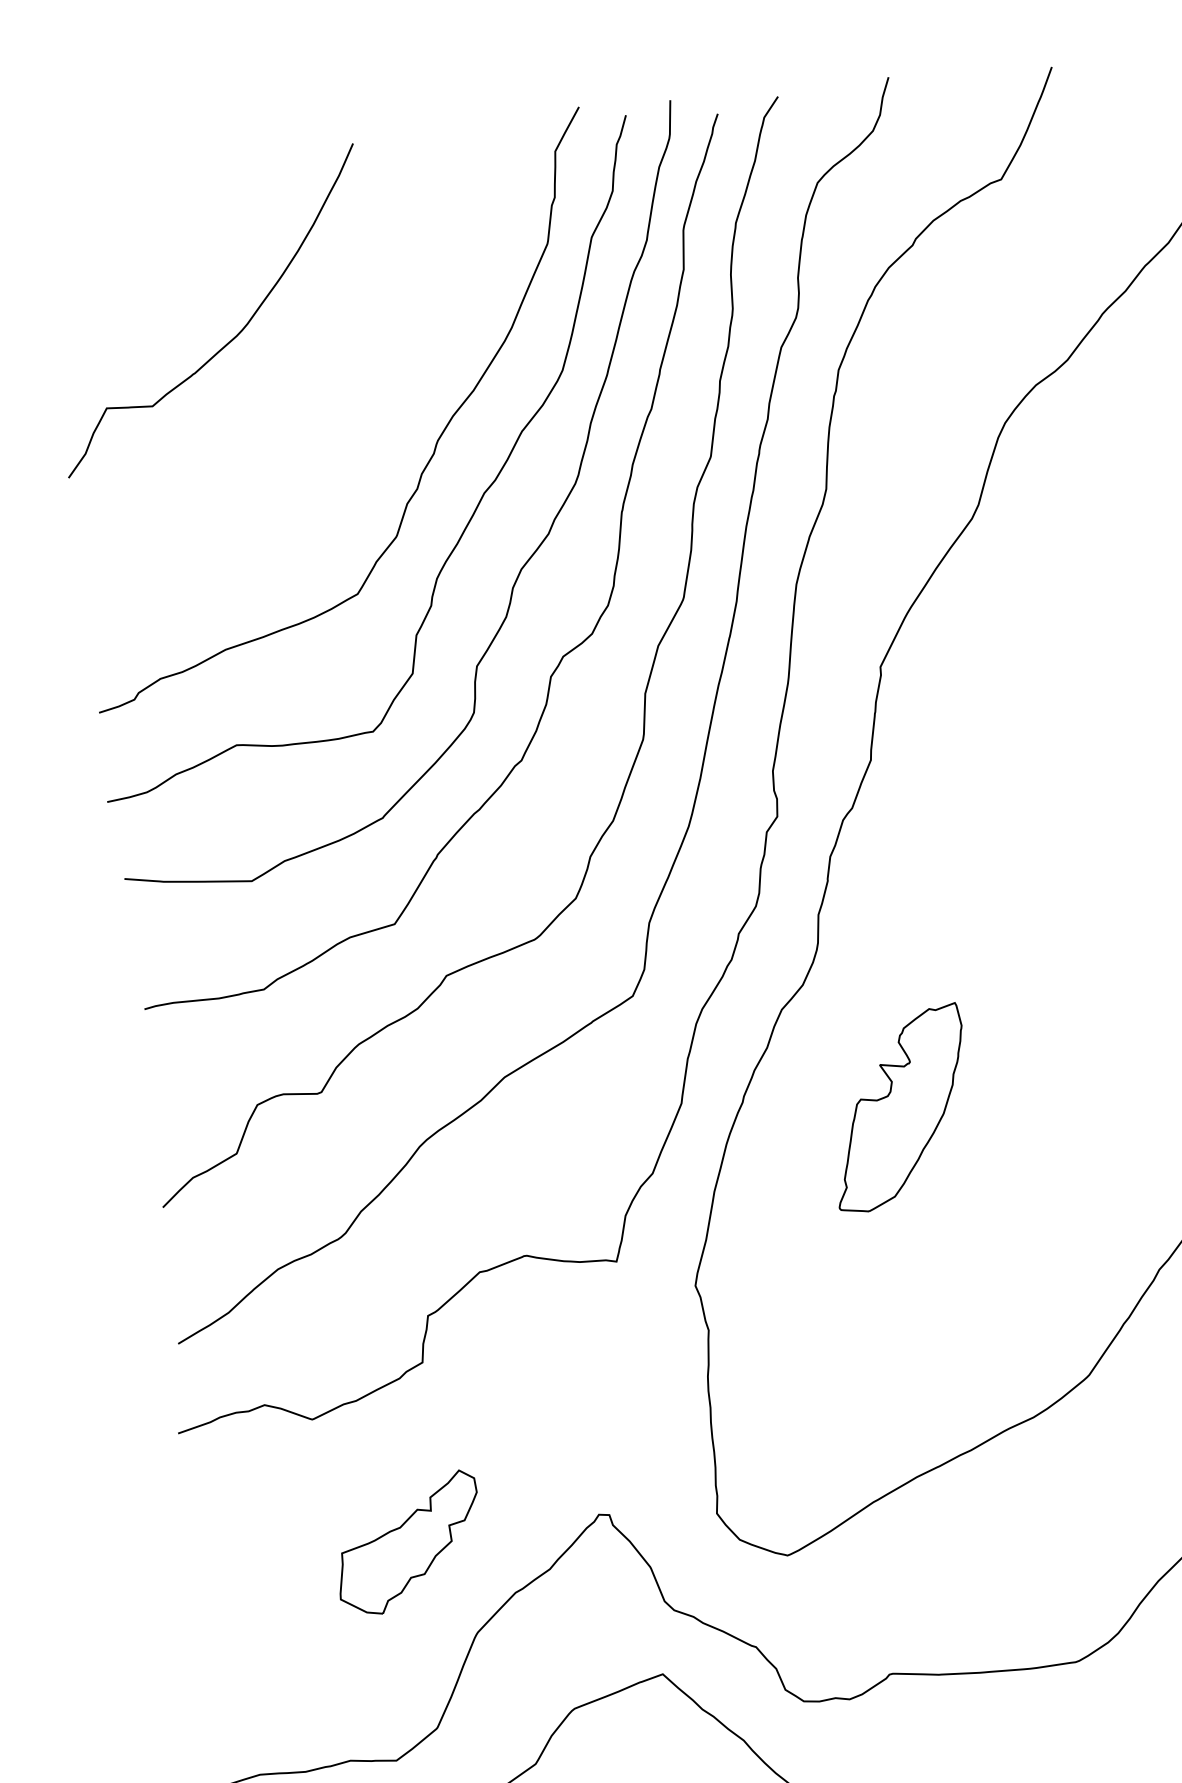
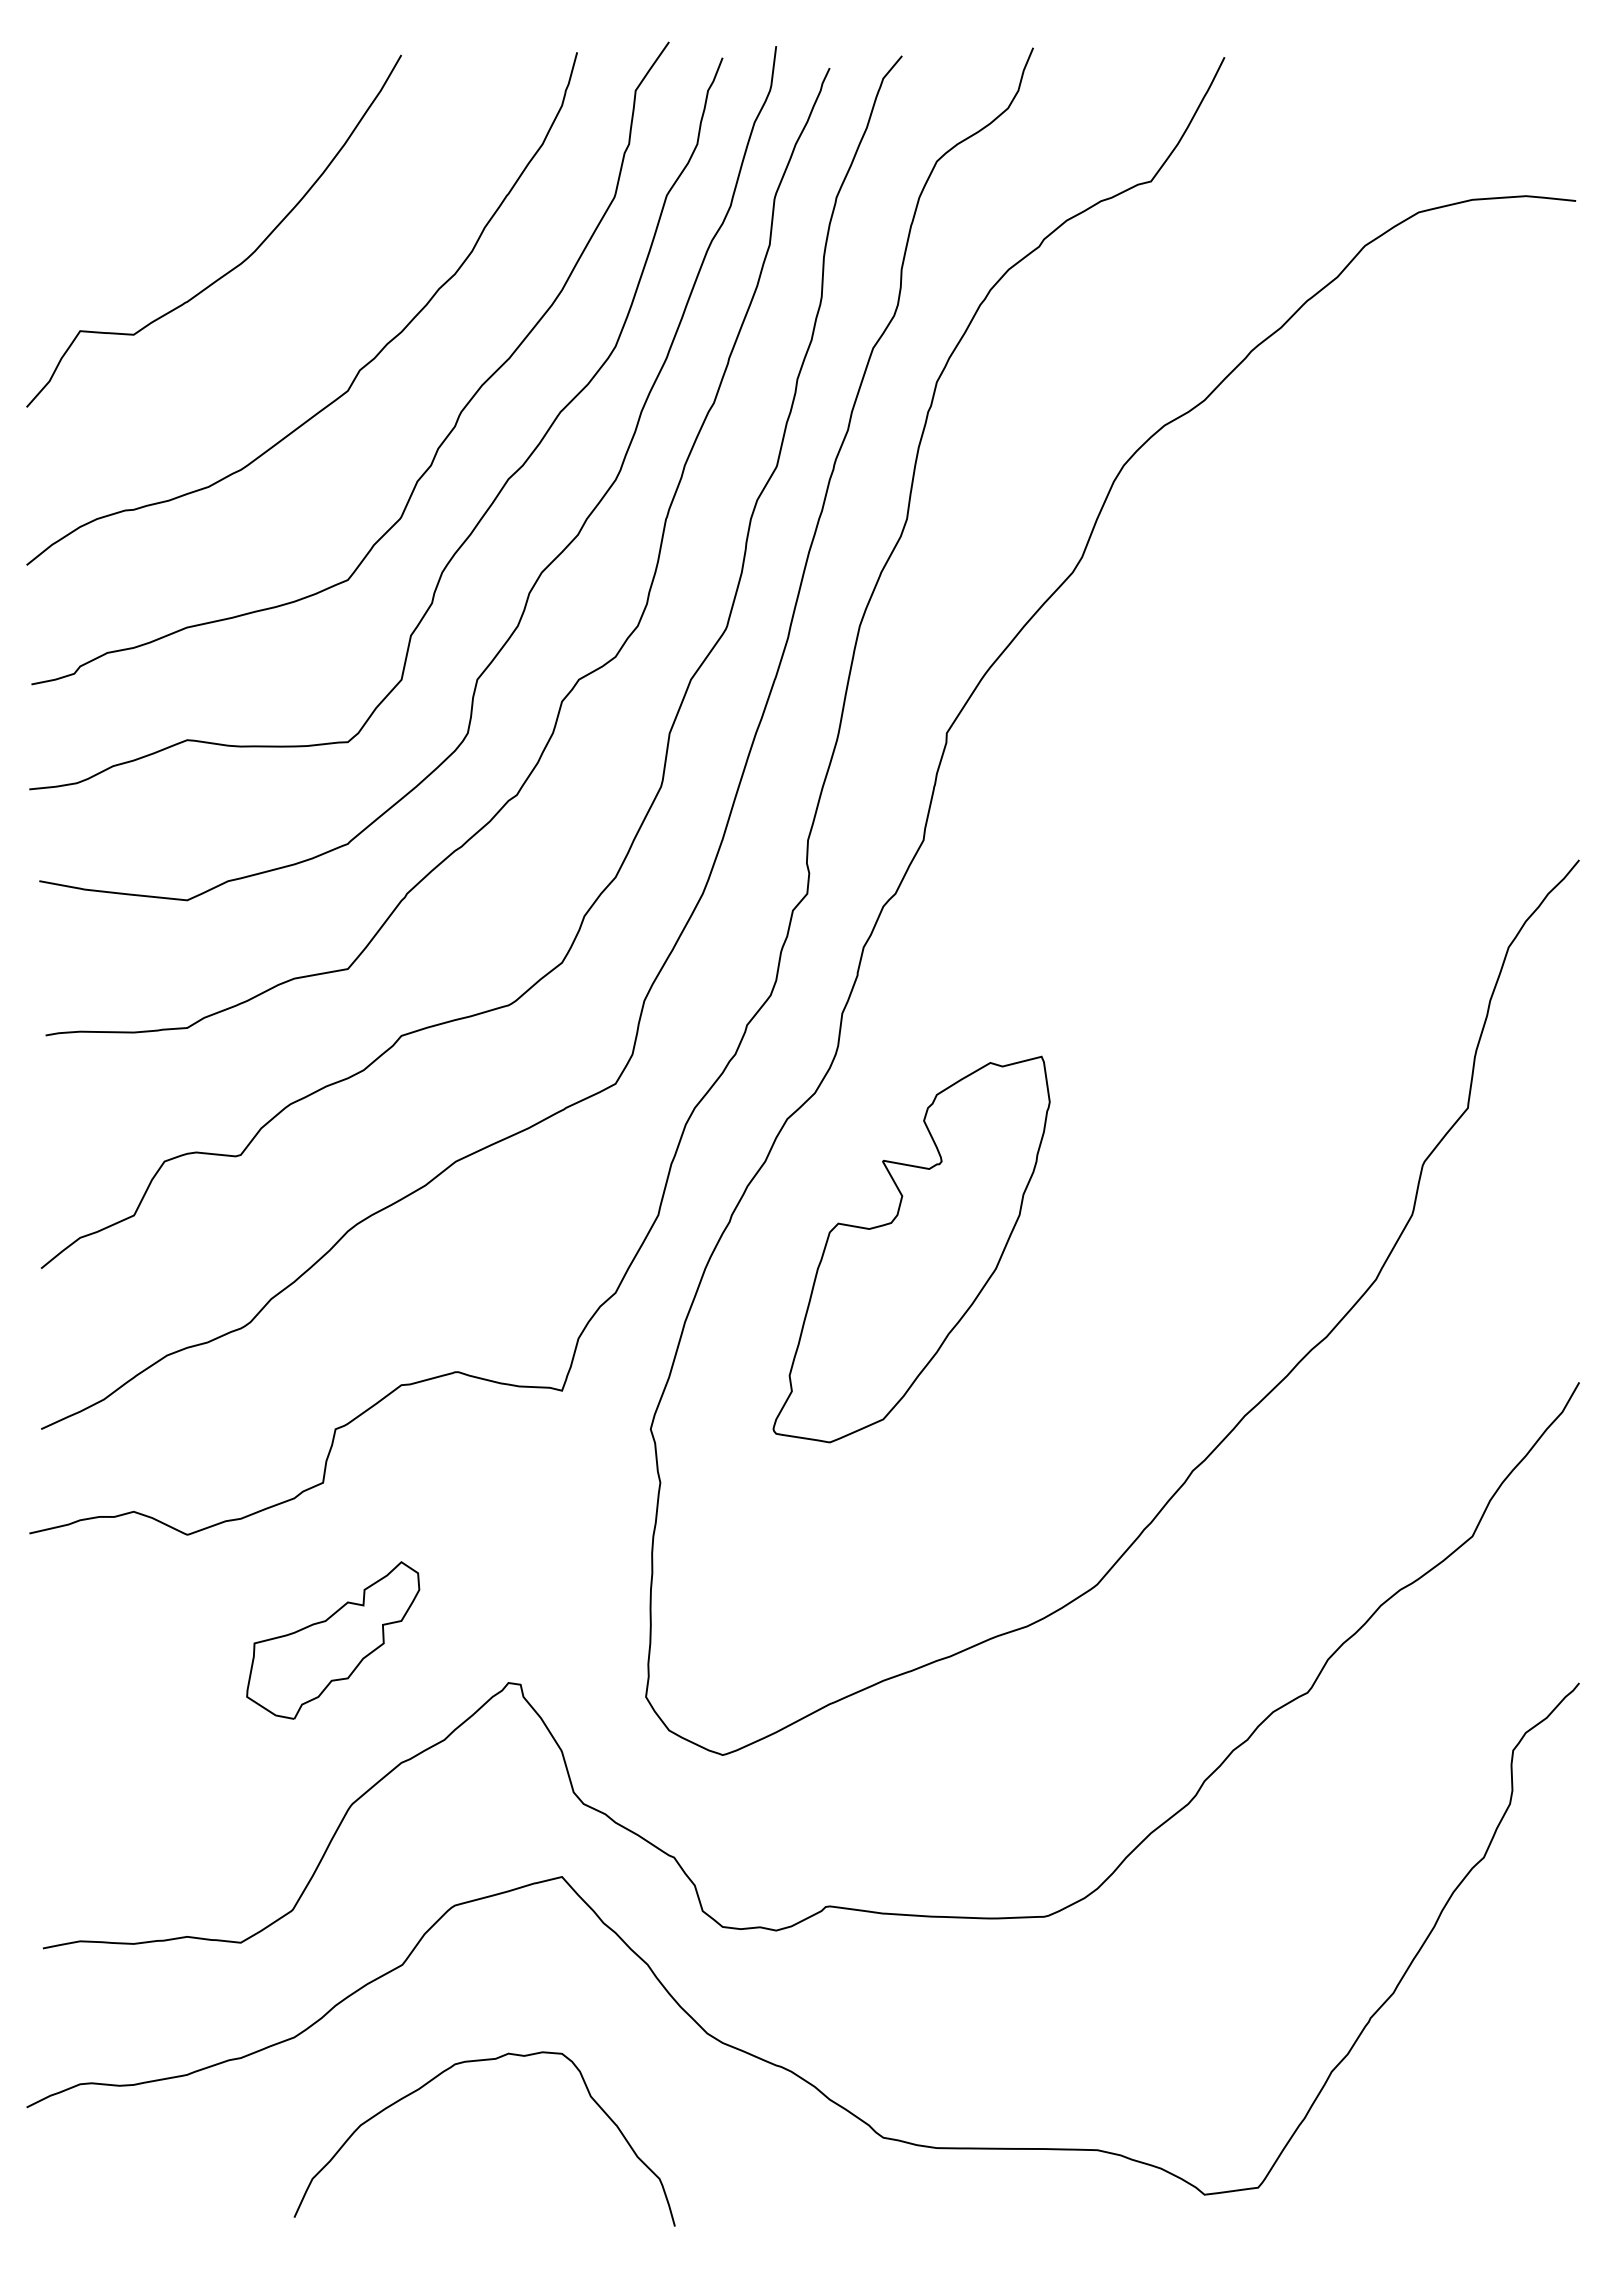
curve: (348, 412) -> (361, 367), added
part: (899, 1108) -> (911, 1249), size x1.67
part: (408, 1543) -> (333, 1640), moved

